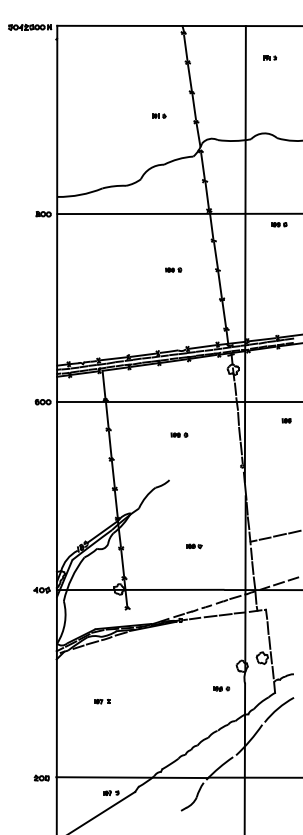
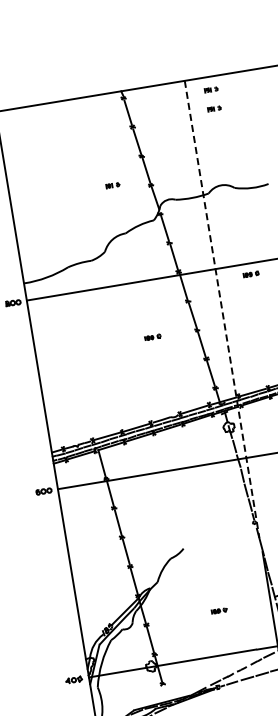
part: (270, 38) -> (211, 89), added
line: (245, 253) -> (222, 308), solid -> dashed
part: (179, 434) -> (186, 501), removed

